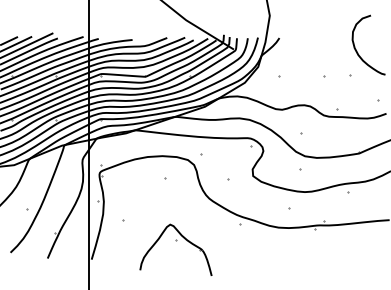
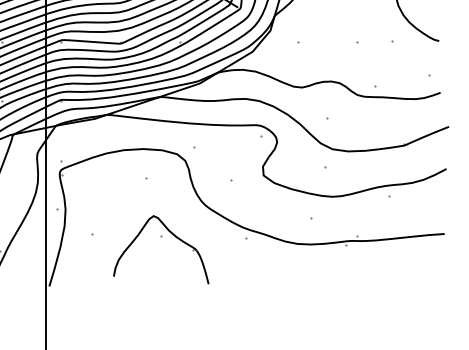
part: (176, 241) -> (161, 238), moved

